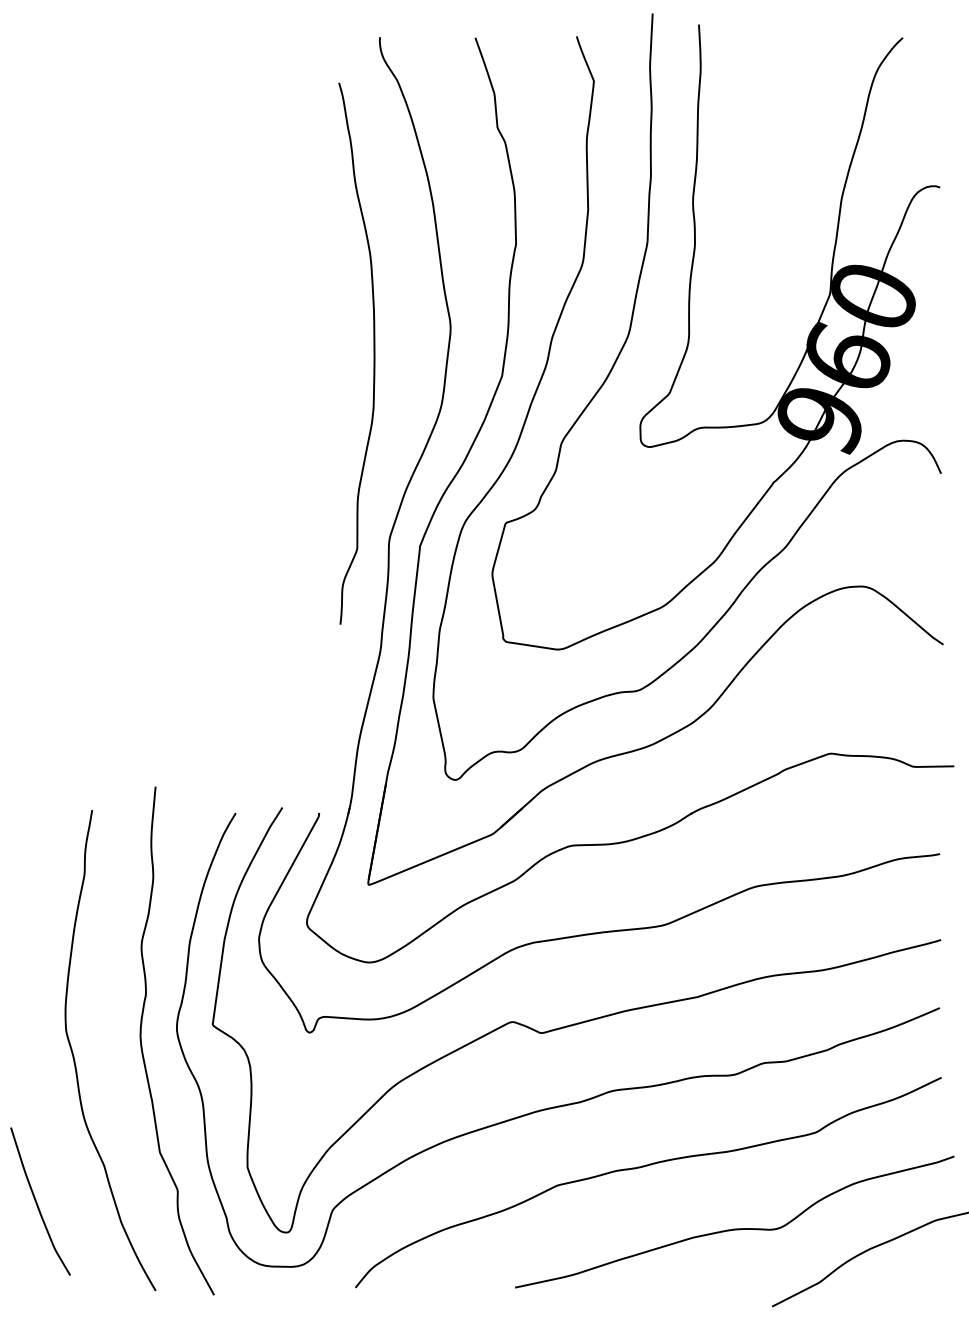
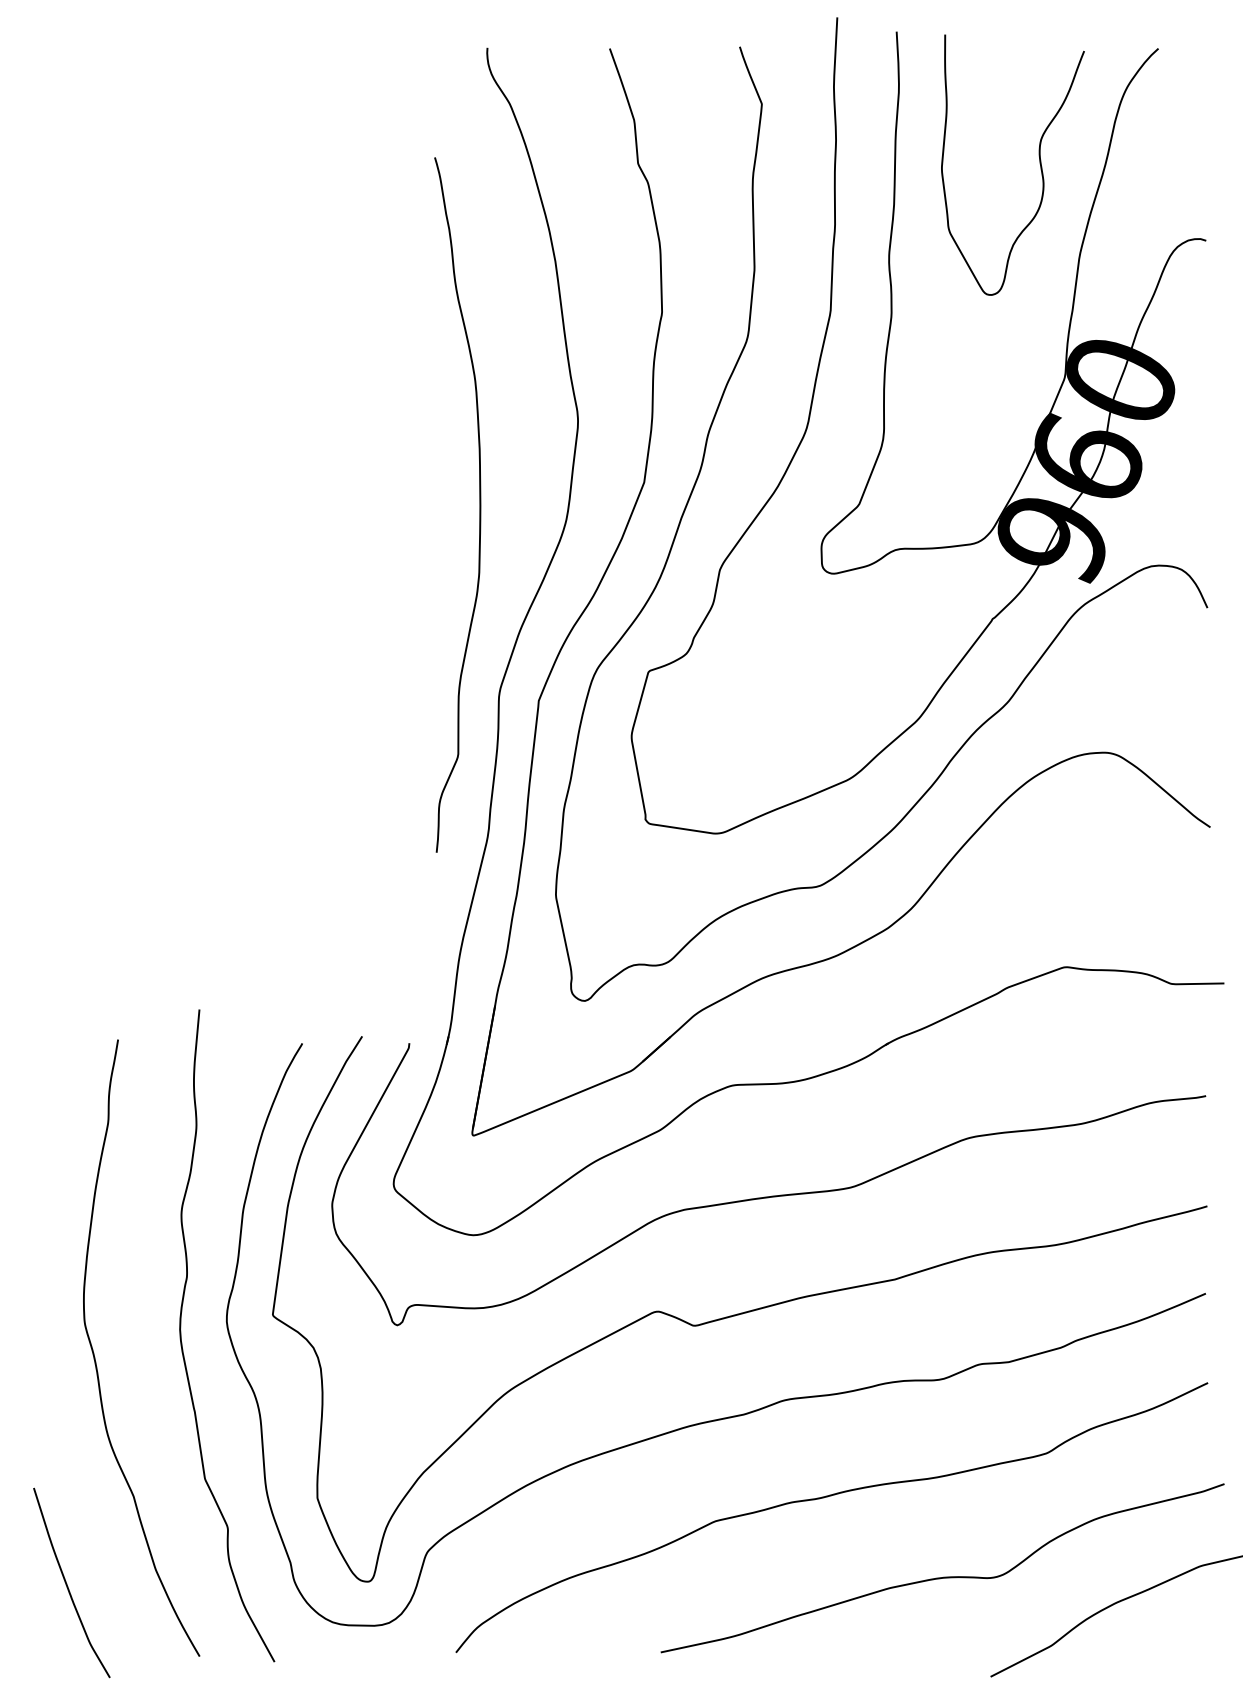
curve: (810, 127) -> (1039, 163), added
curve: (373, 353) -> (479, 504), moved
curve: (37, 1201) -> (67, 1583), moved

